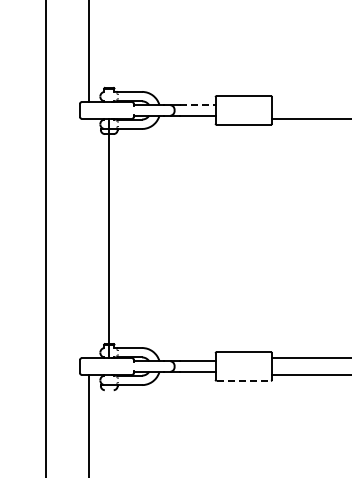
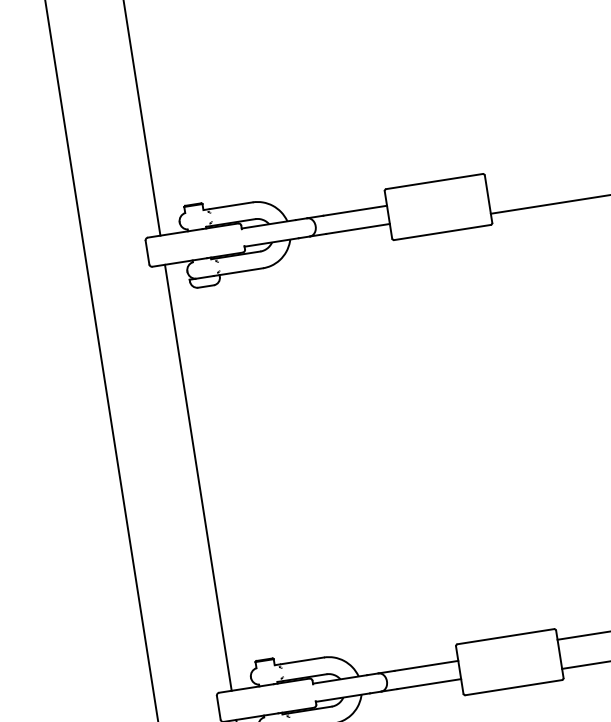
line: (197, 105) -> (354, 211), dashed -> solid
line: (108, 238) -> (198, 477), moved
line: (244, 380) -> (514, 686), dashed -> solid

